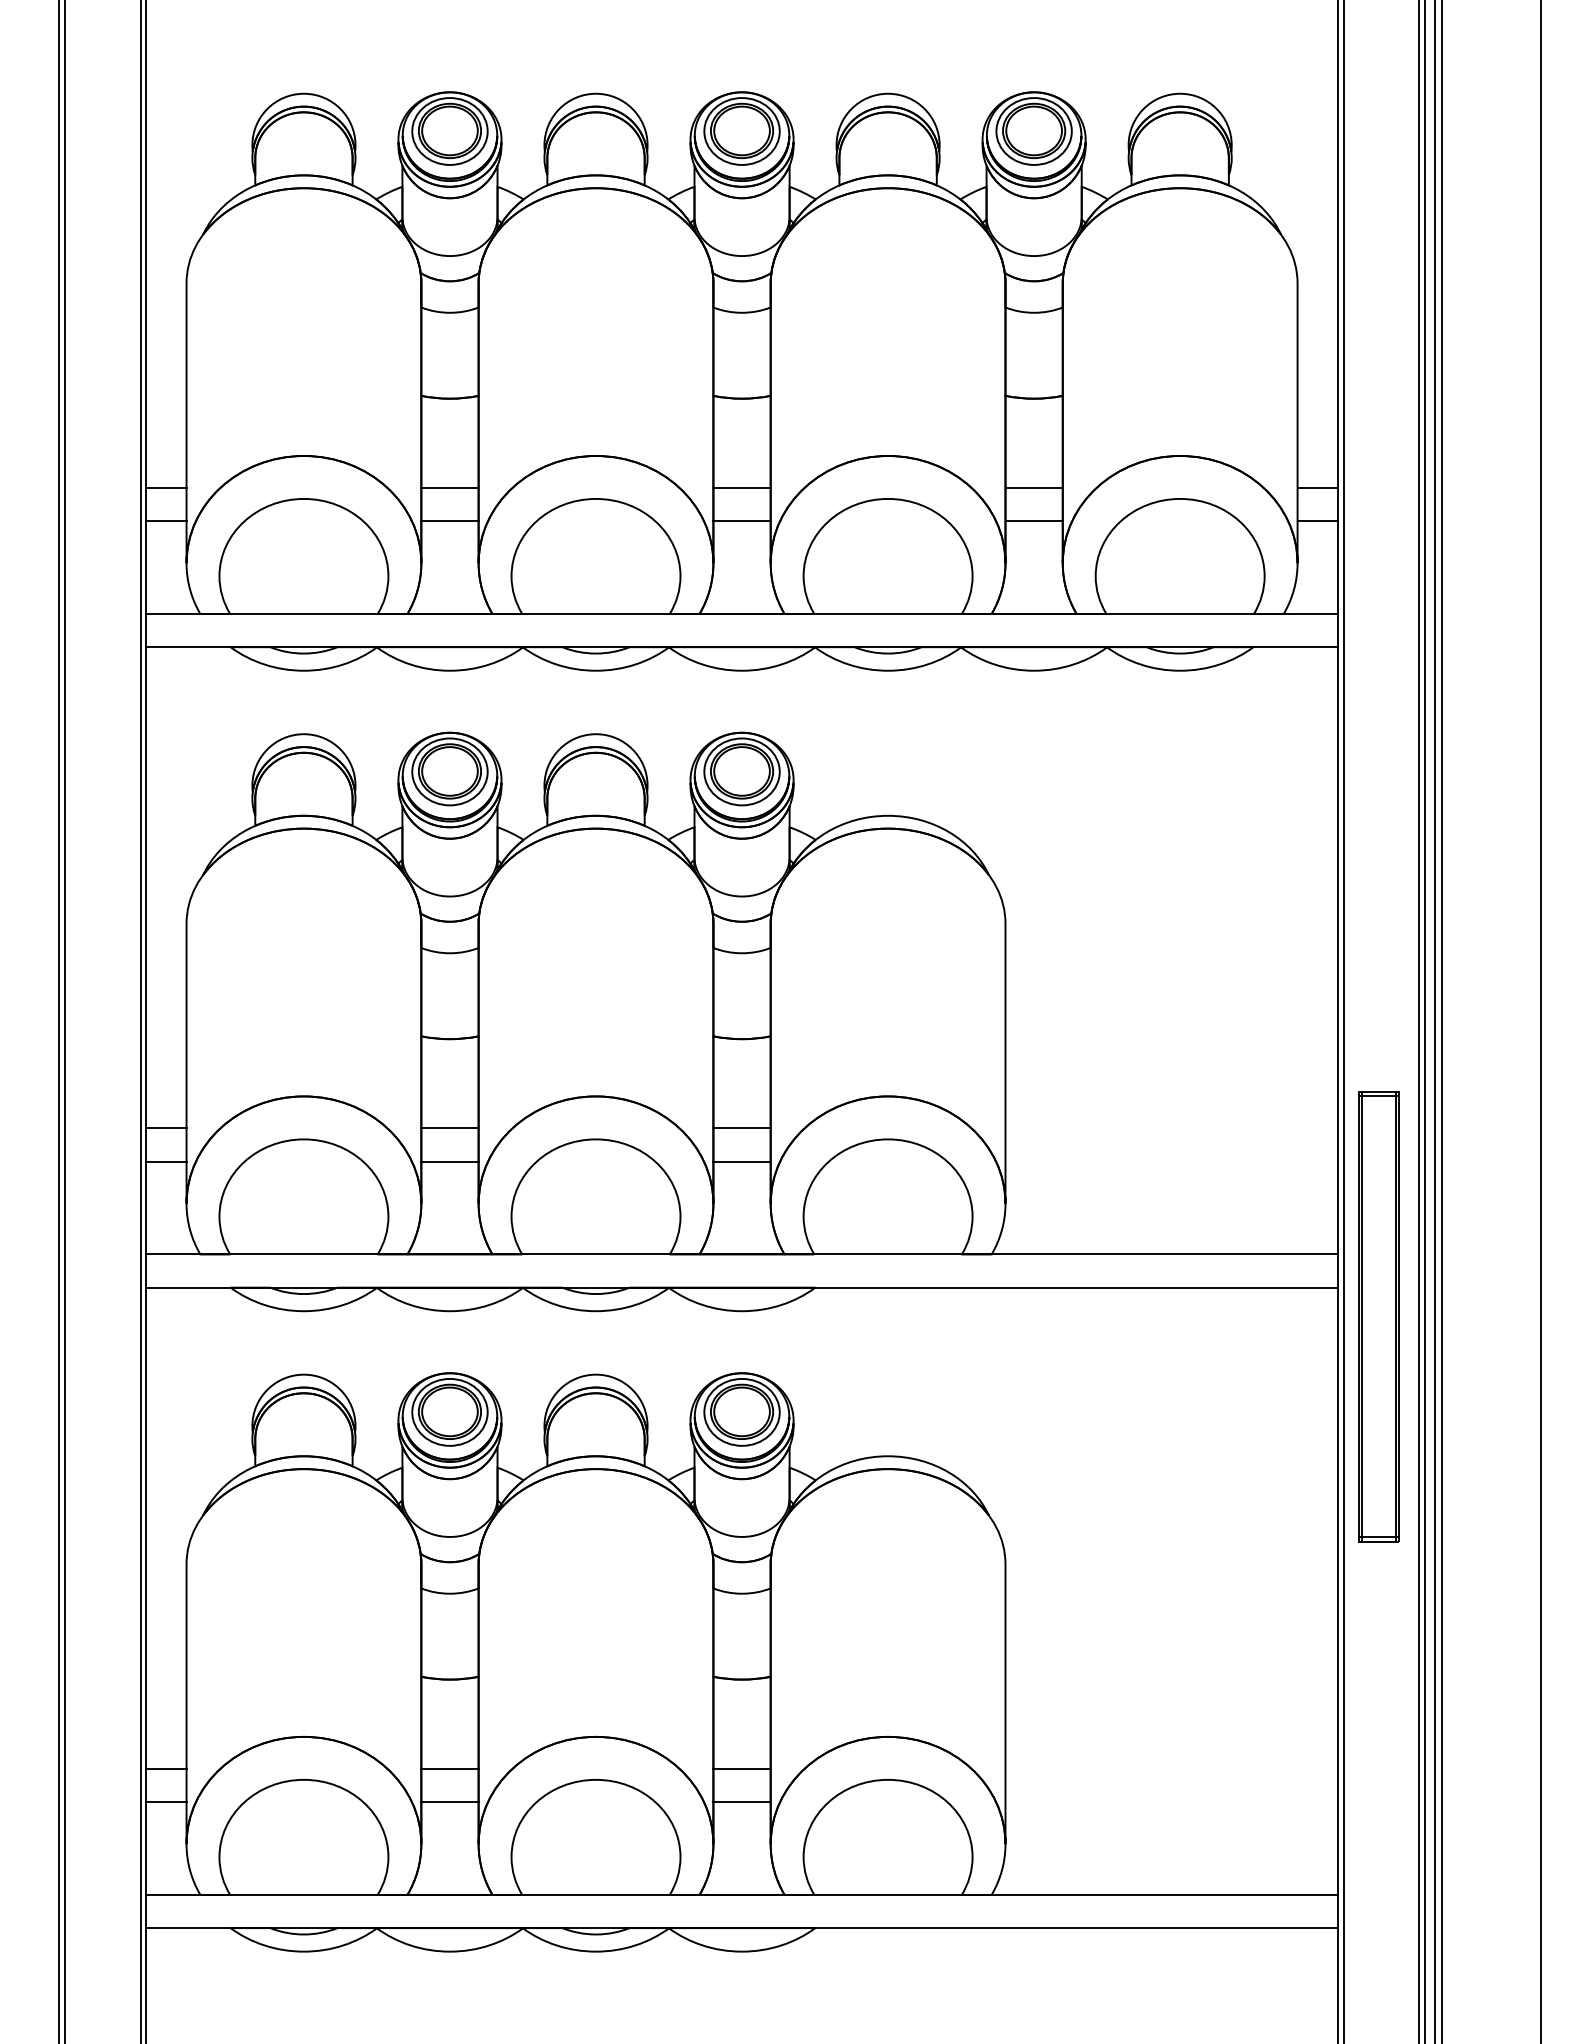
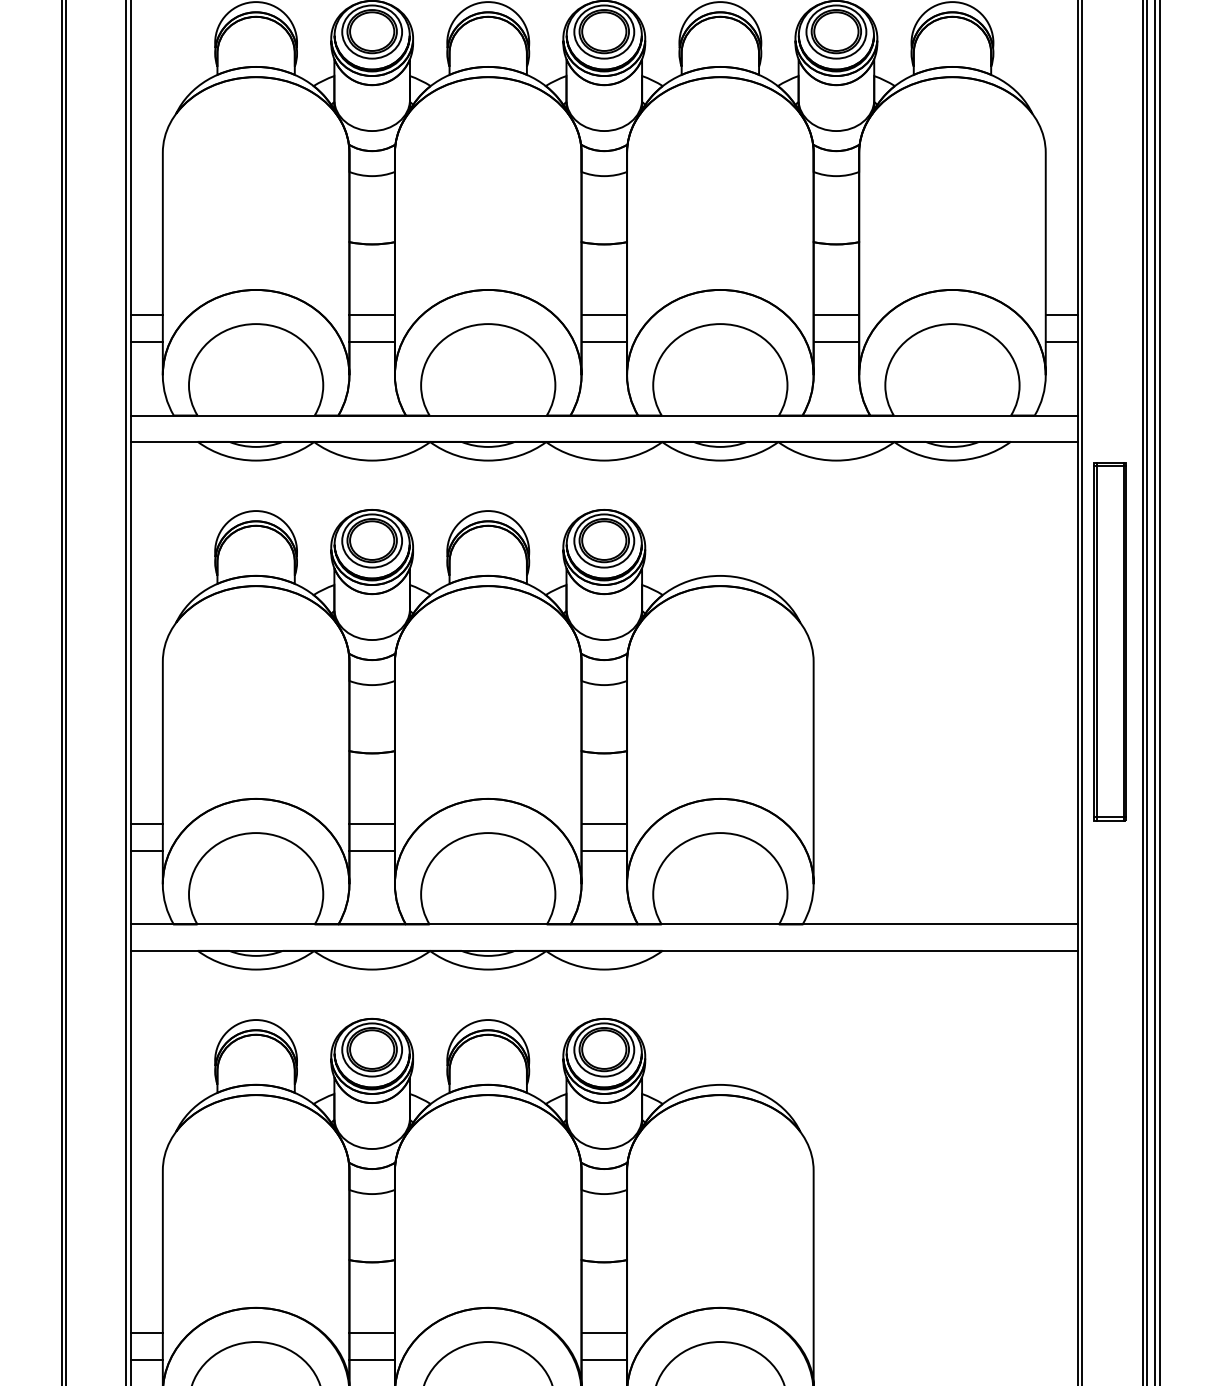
part: (1378, 1316) -> (1110, 641), moved

